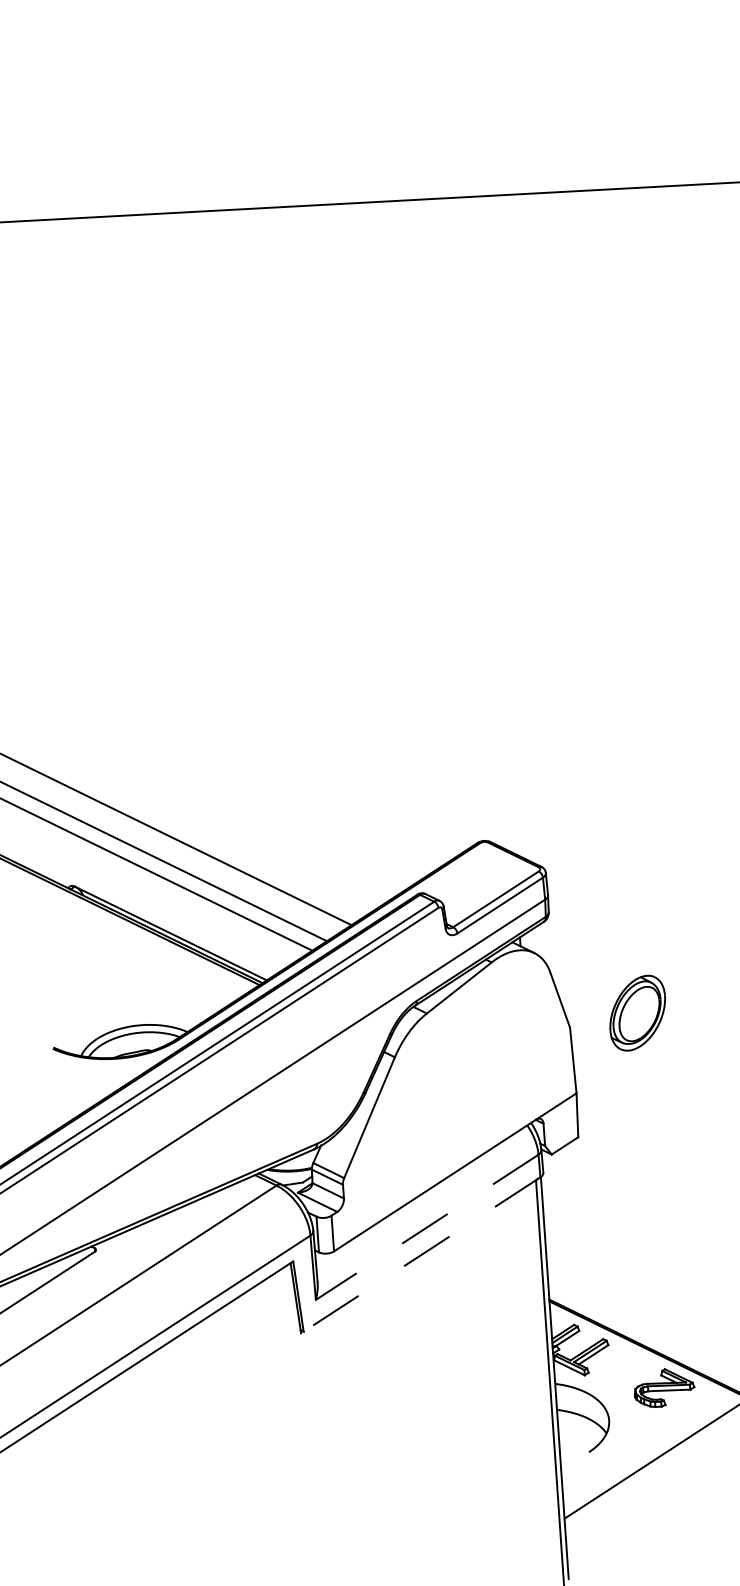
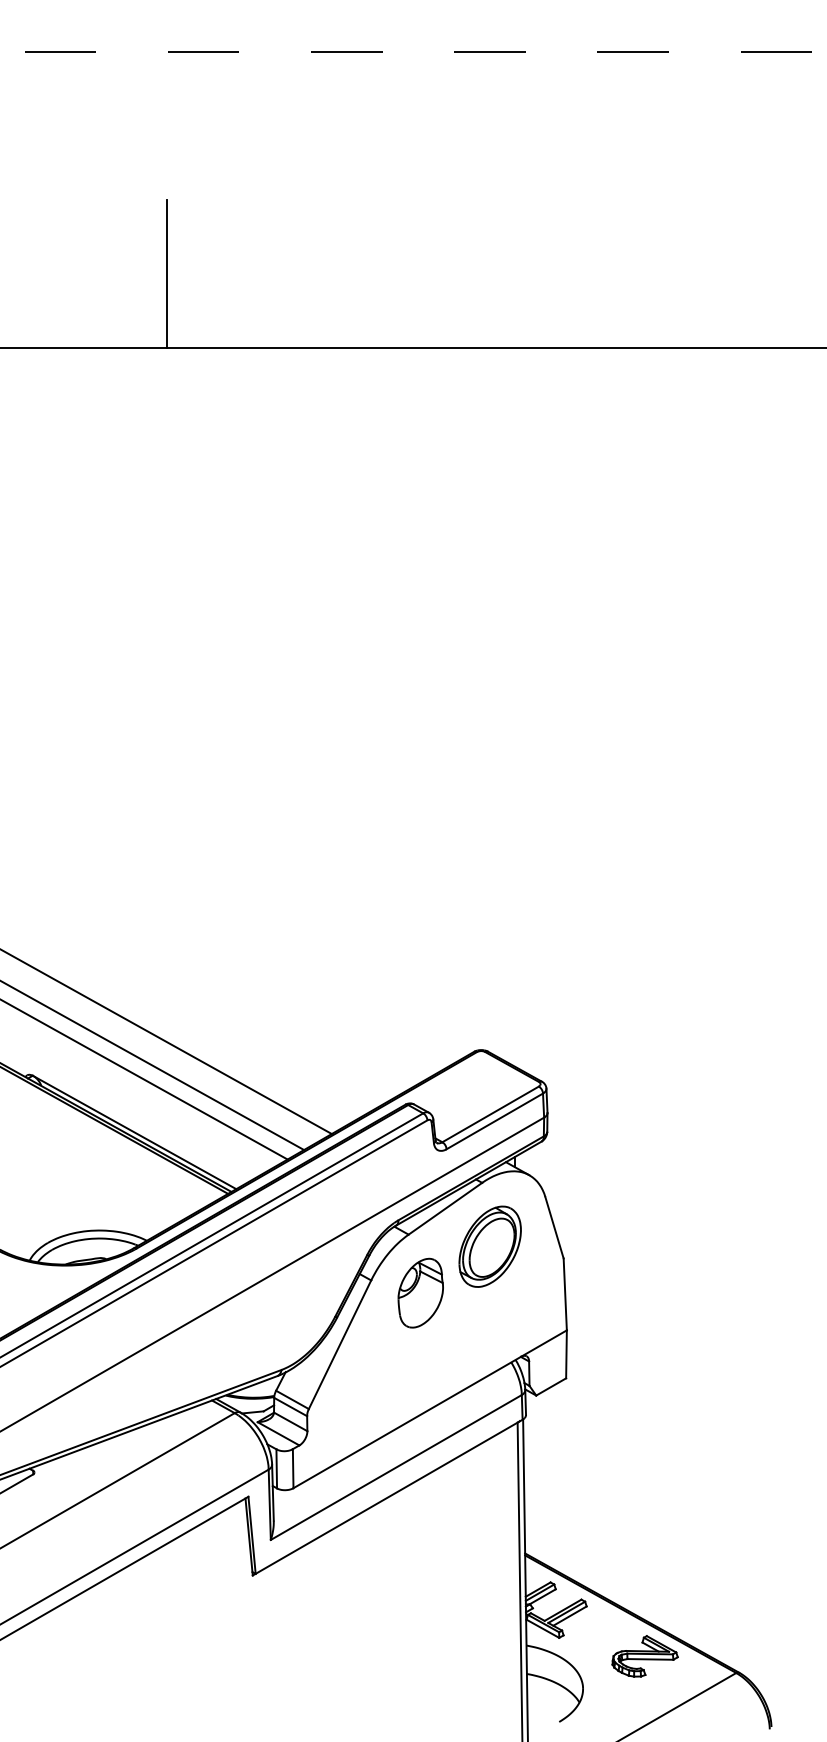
line: (158, 146) -> (167, 274), added
part: (637, 1013) -> (489, 1246), moved
part: (440, 1065) -> (420, 1292), added
line: (427, 1227) -> (396, 1467), dashed -> solid
line: (420, 1255) -> (387, 1497), dashed -> solid

